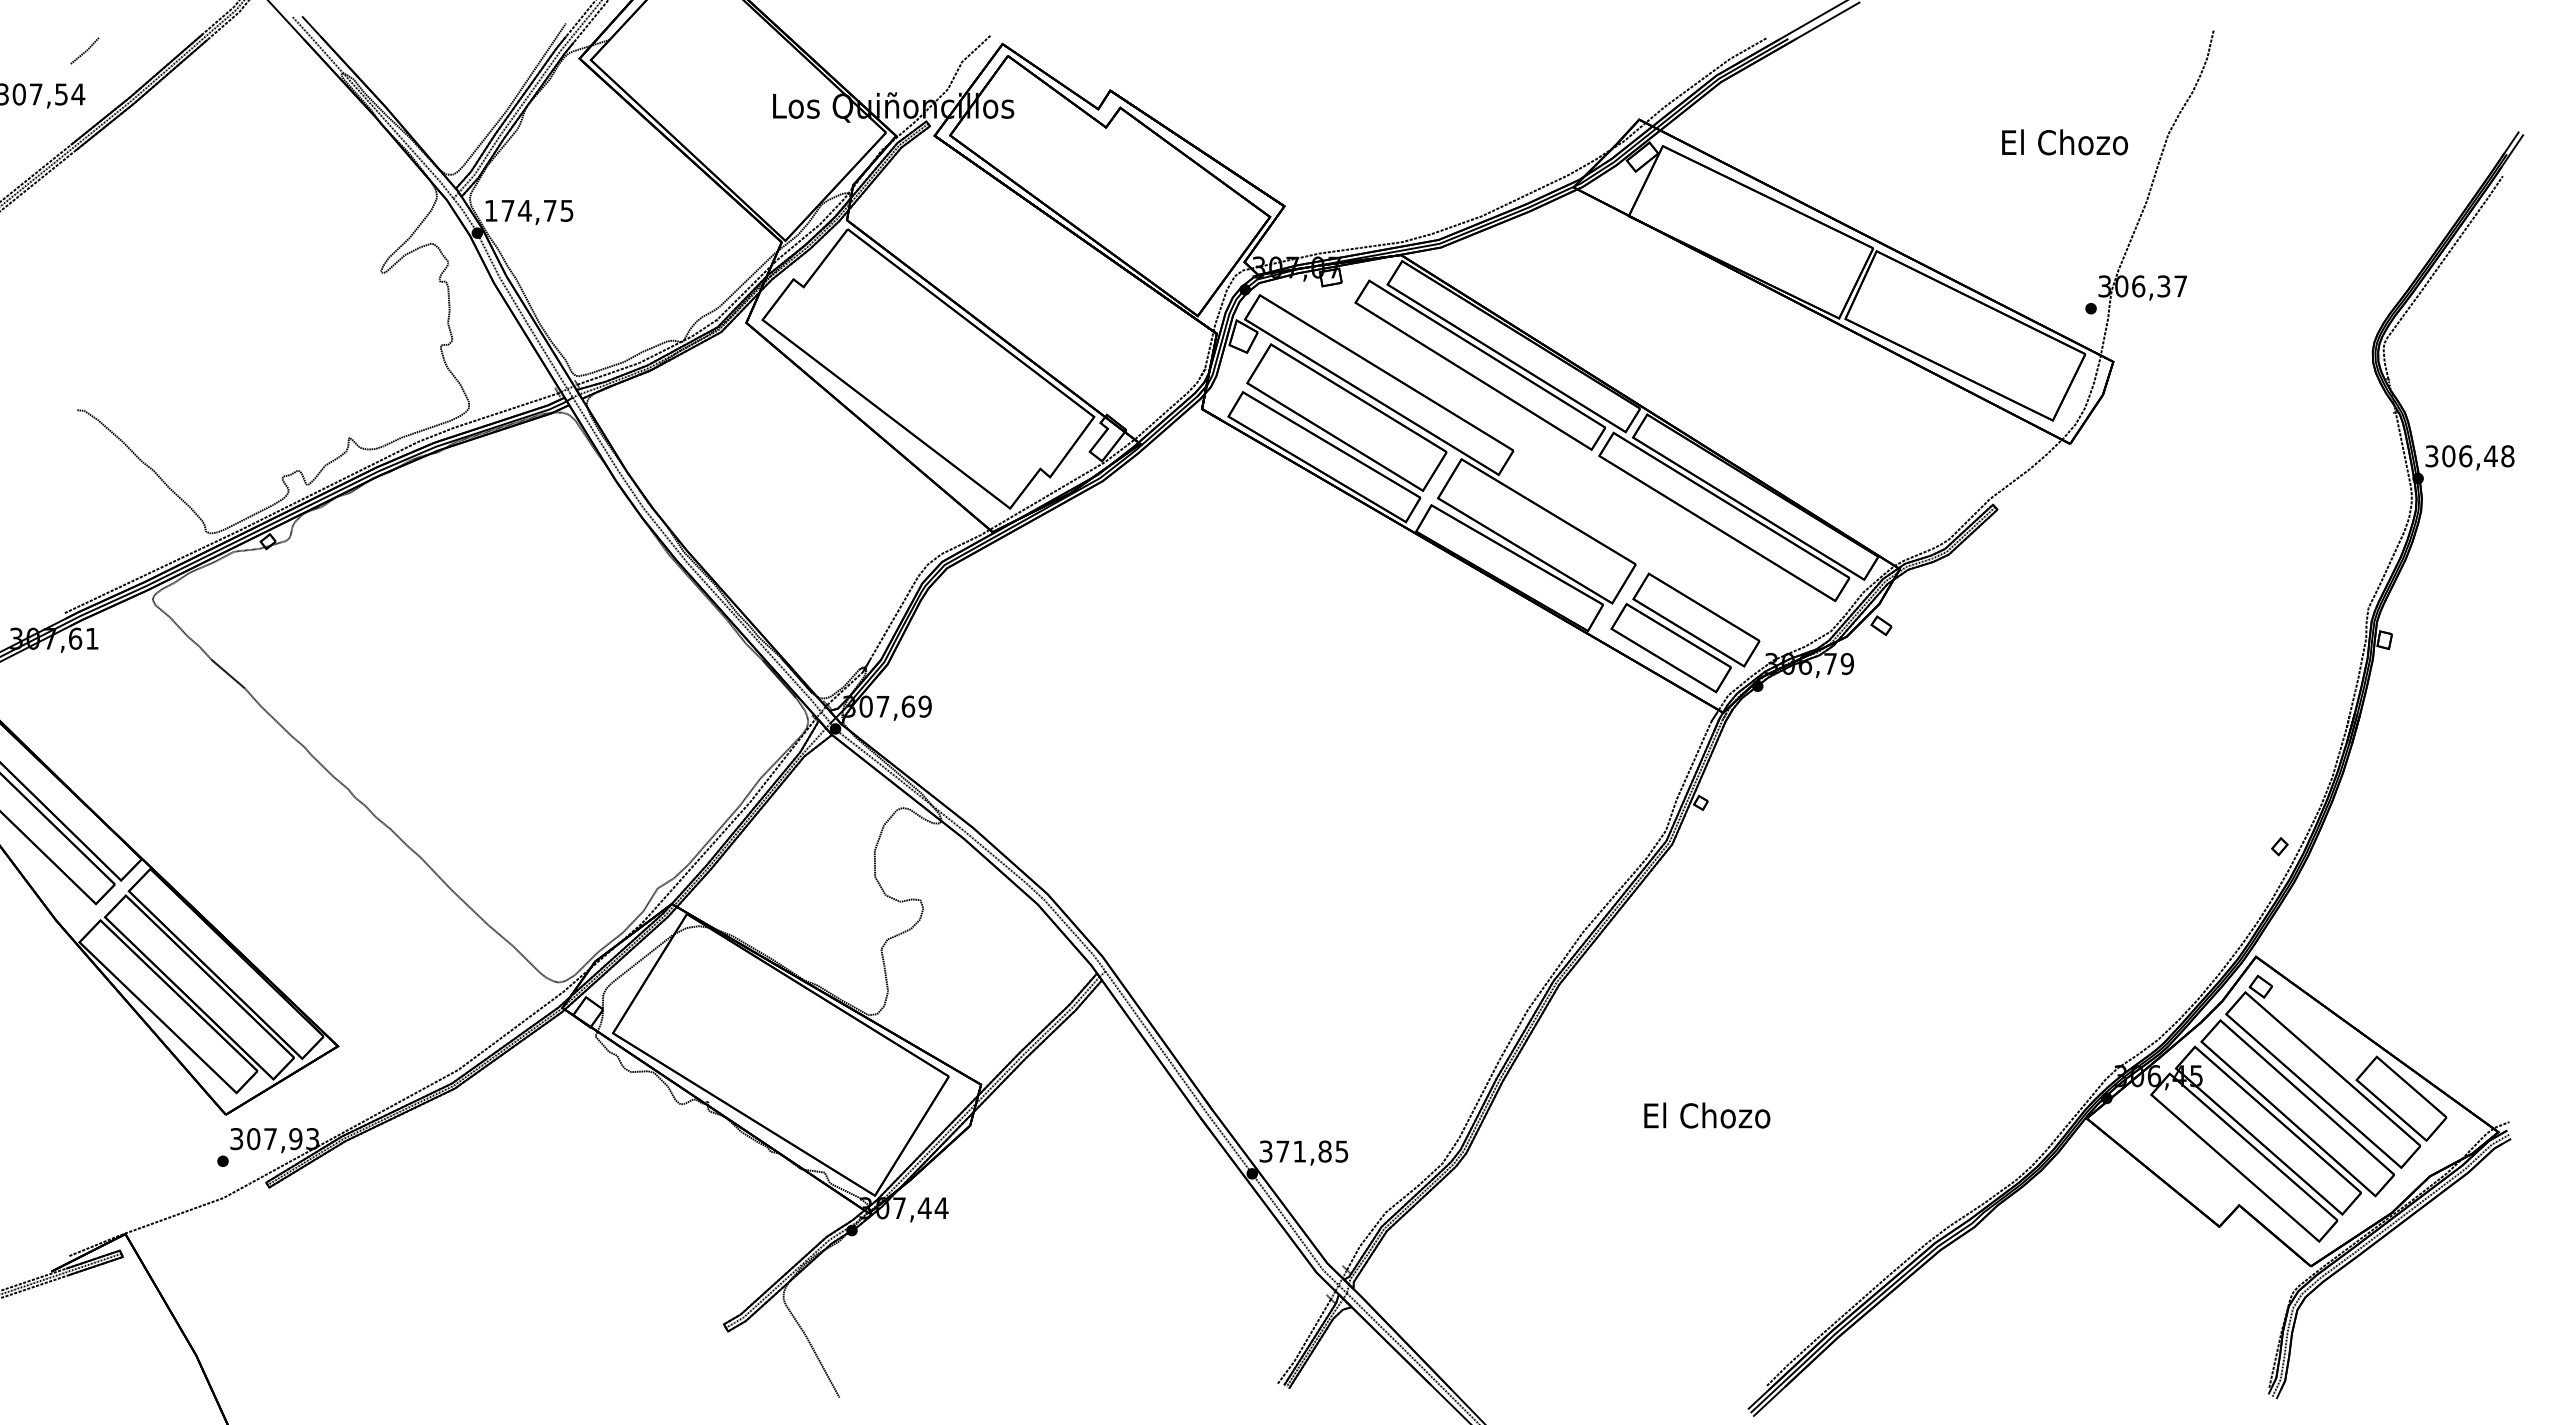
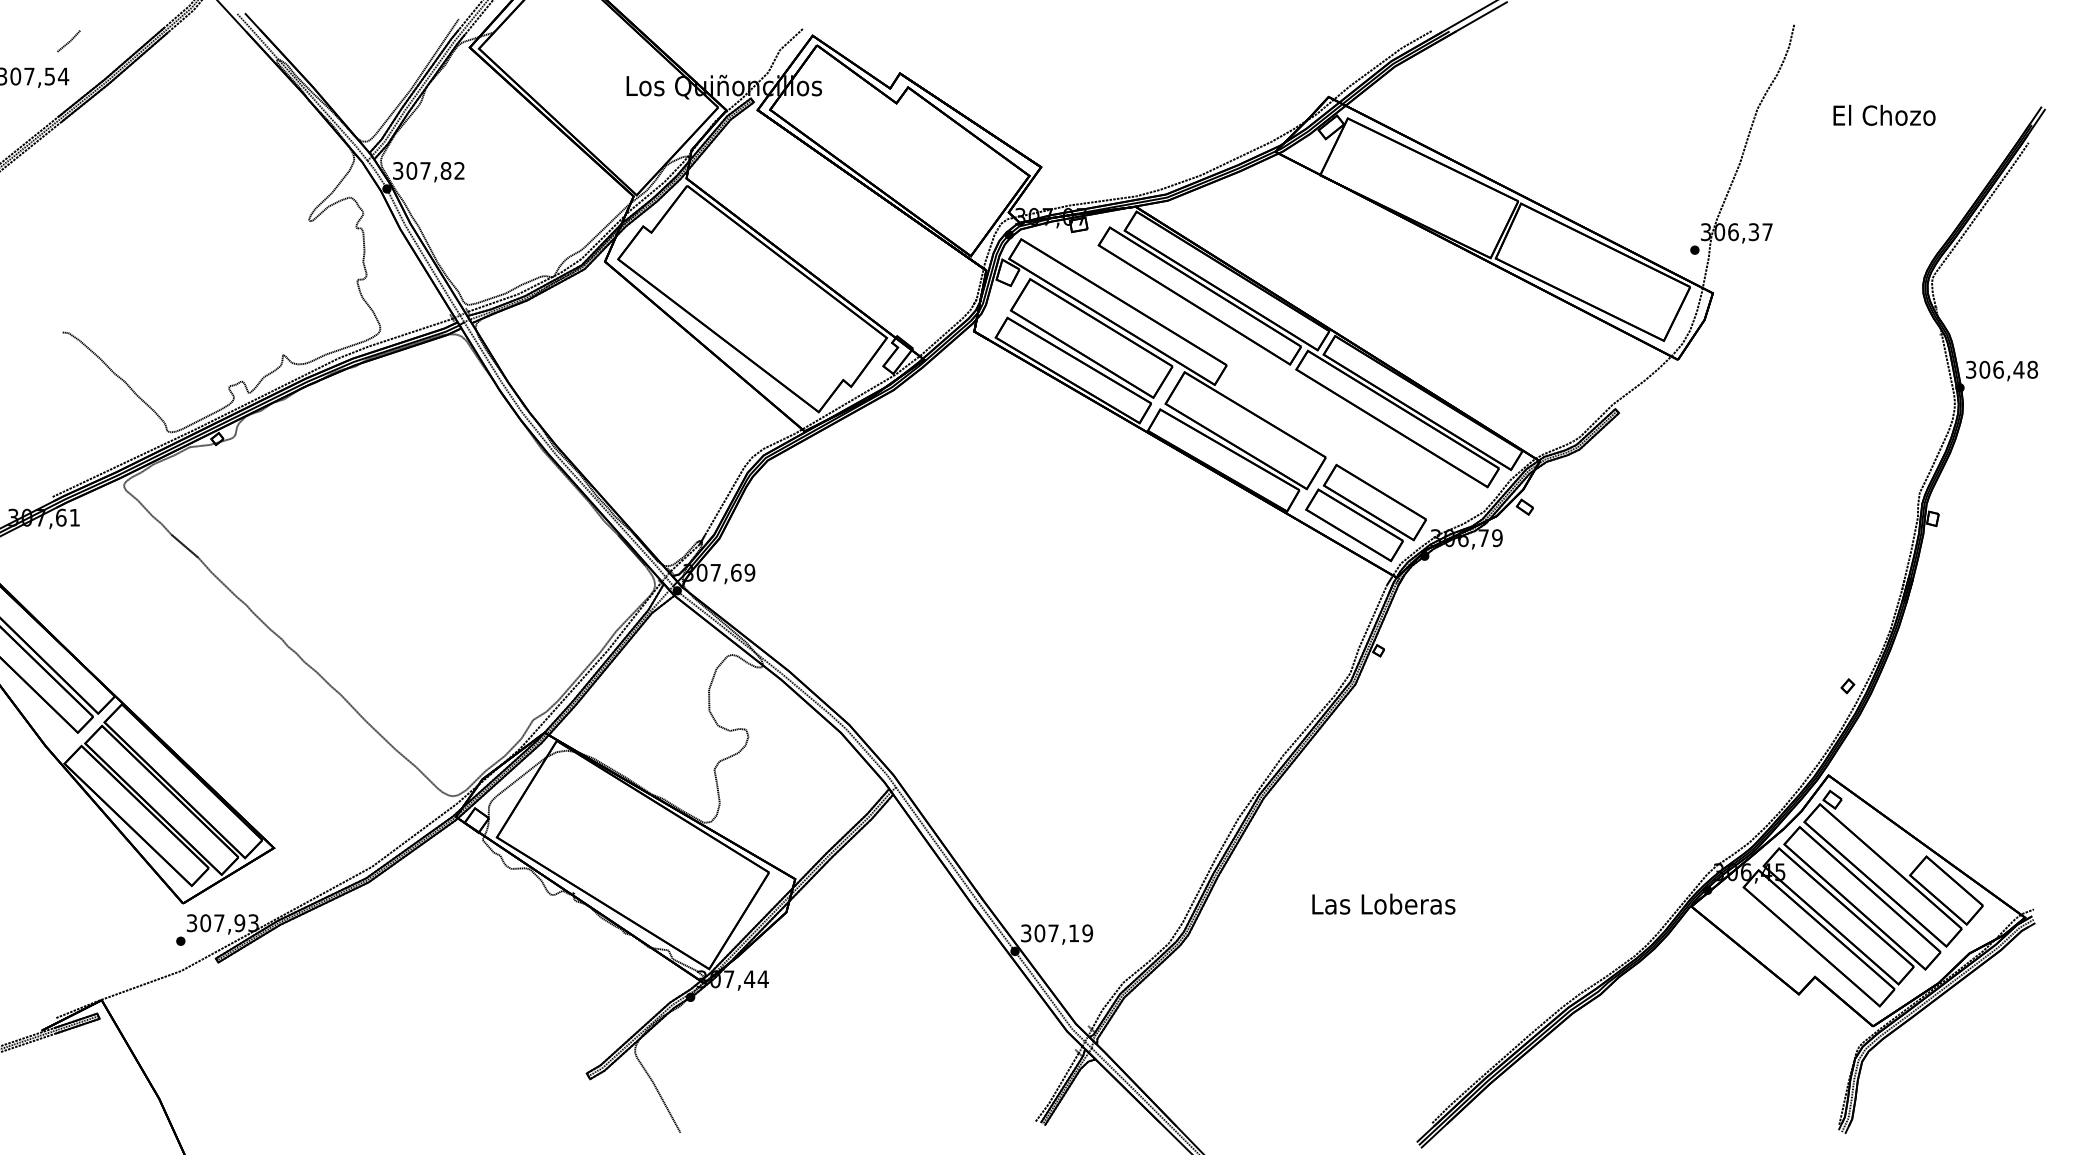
text: (2064, 142) -> (1884, 115), moved
text: (528, 210) -> (428, 170), 174,75 -> 307,82
text: (1707, 1115) -> (1384, 904), El Chozo -> Las Loberas
text: (1312, 1151) -> (1063, 933), 371,85 -> 307,19

